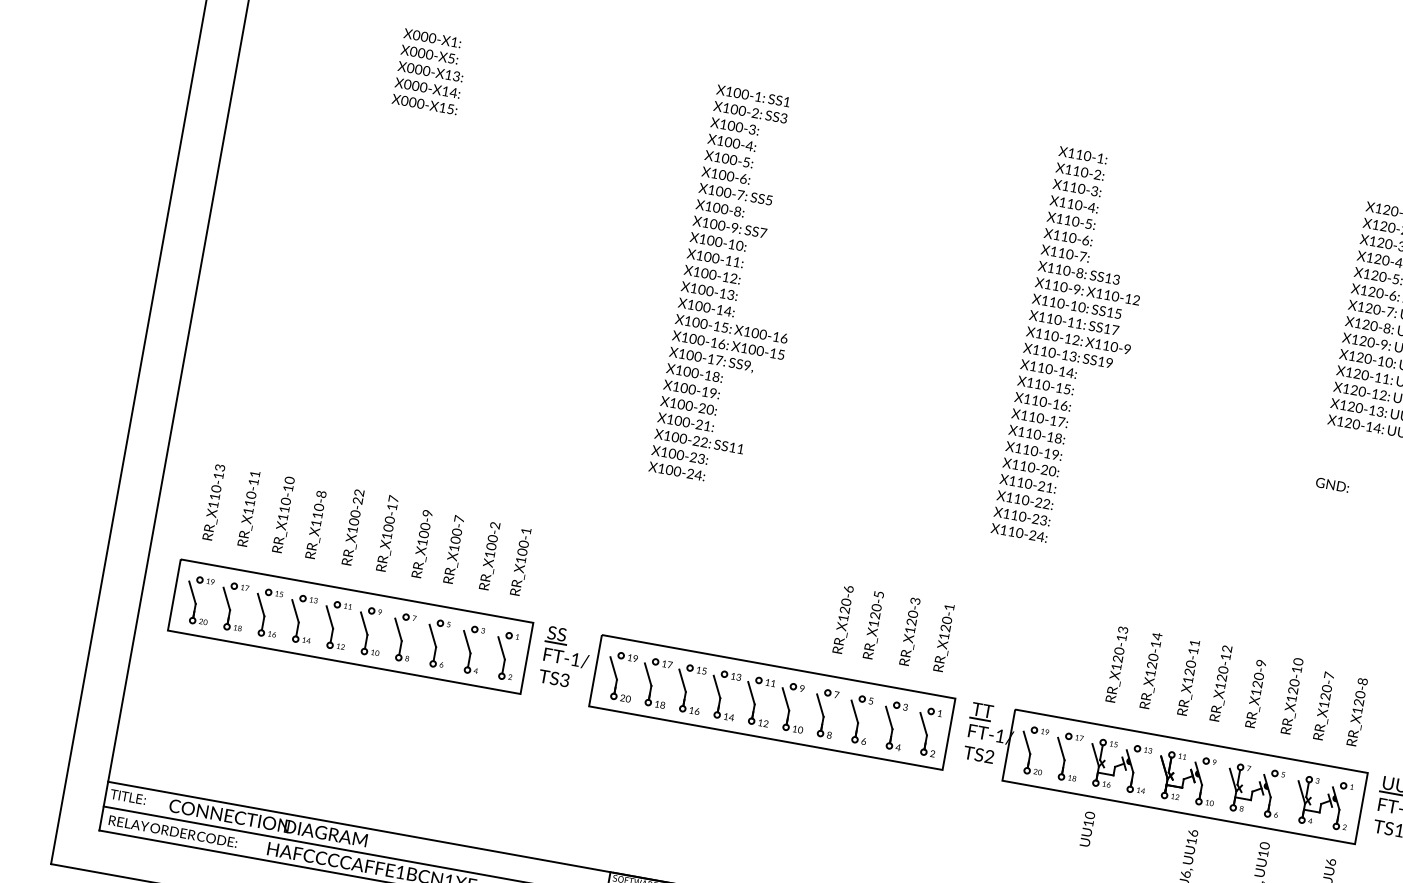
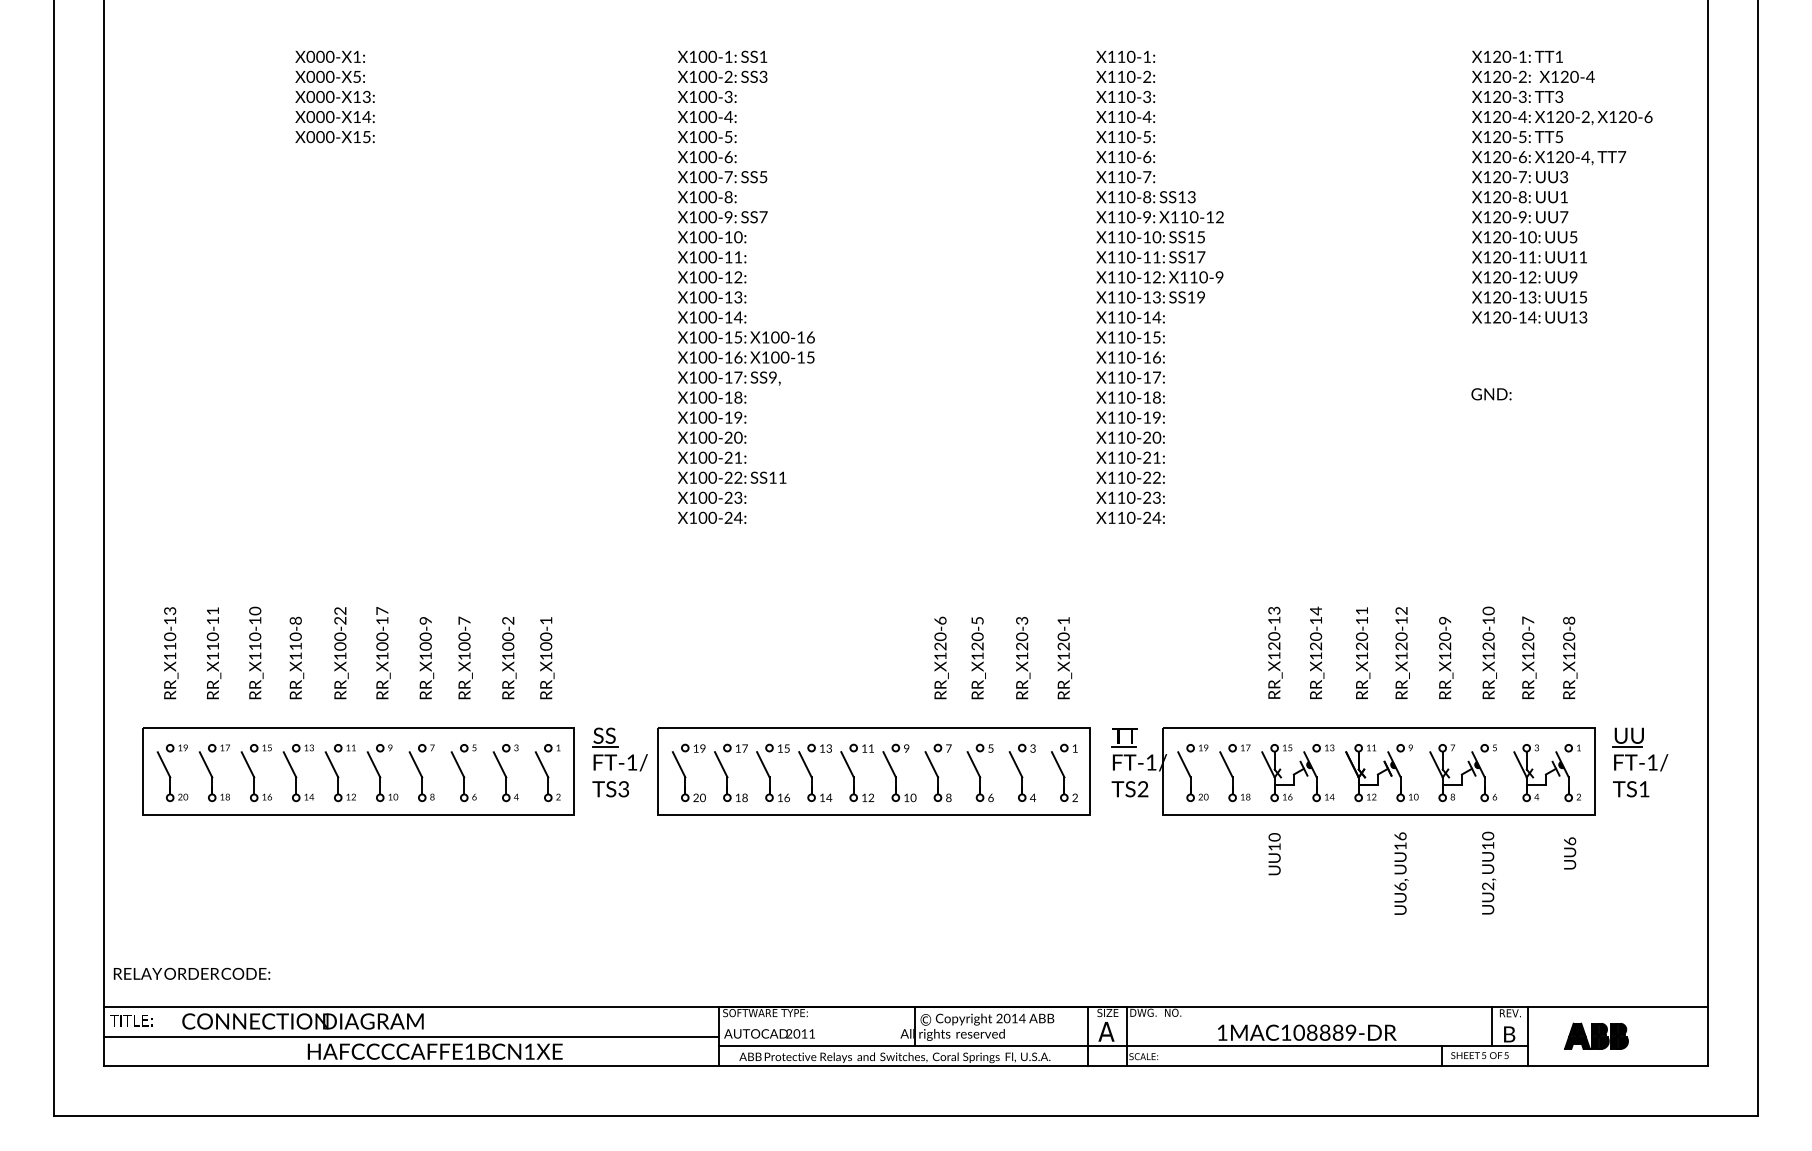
text: (172, 831) -> (191, 973), moved

